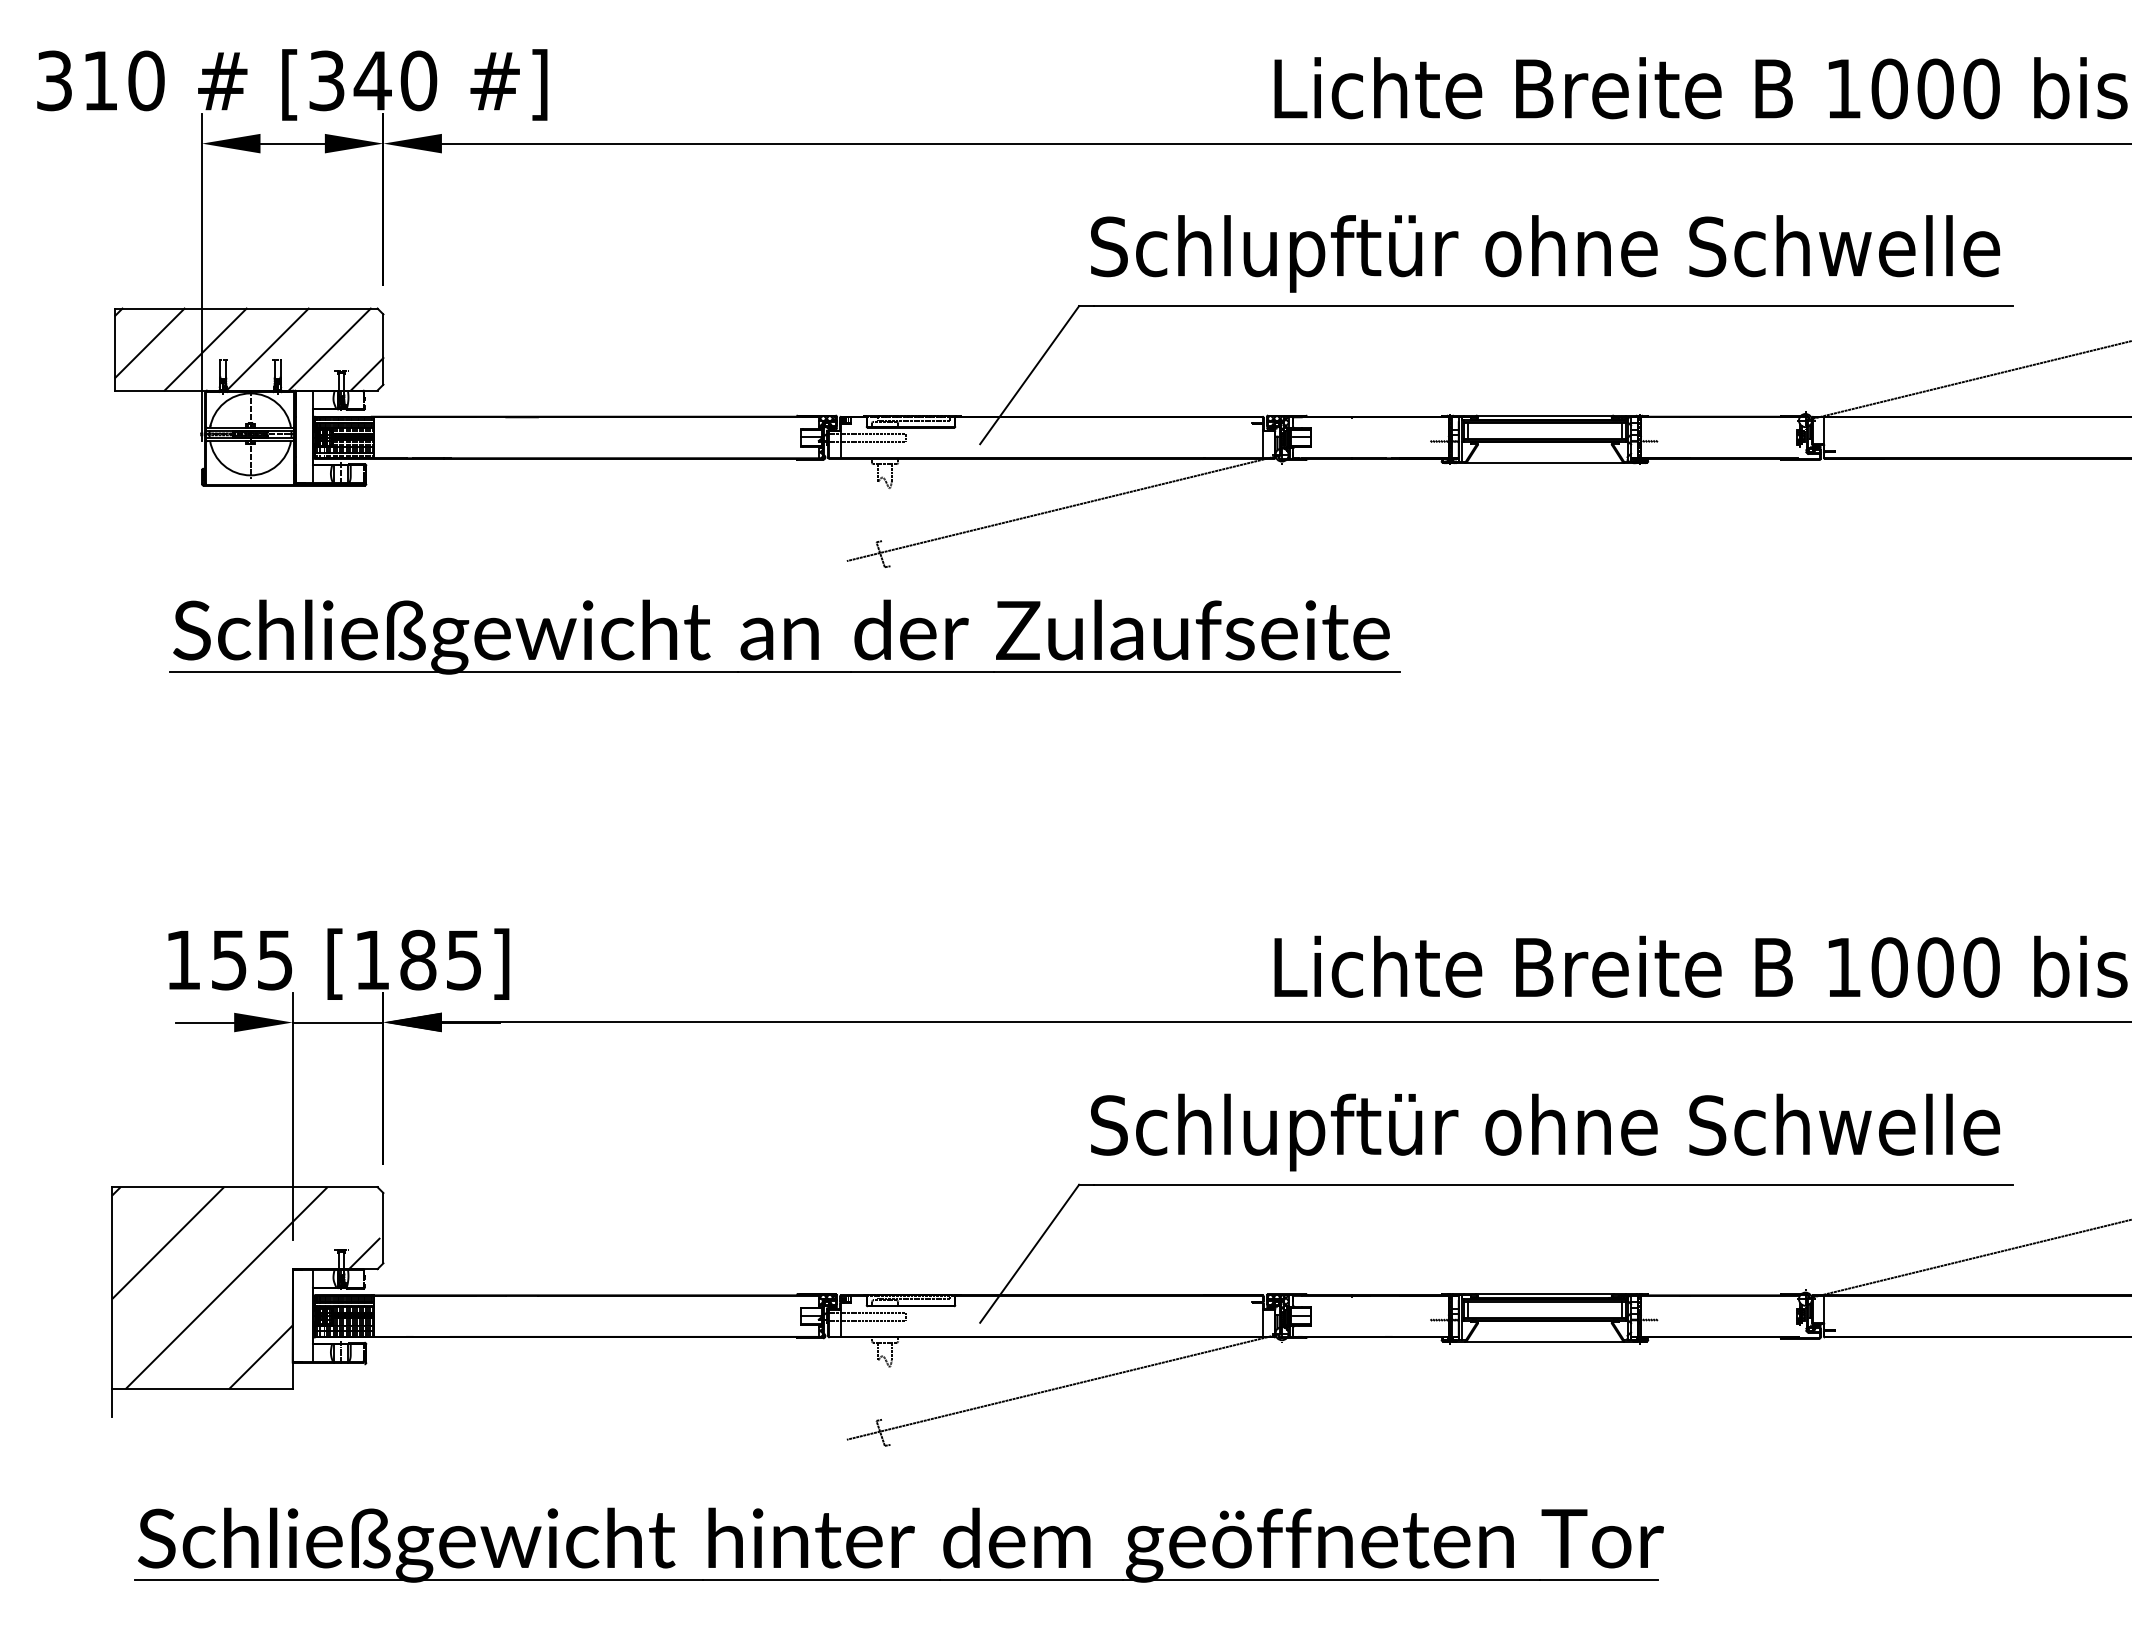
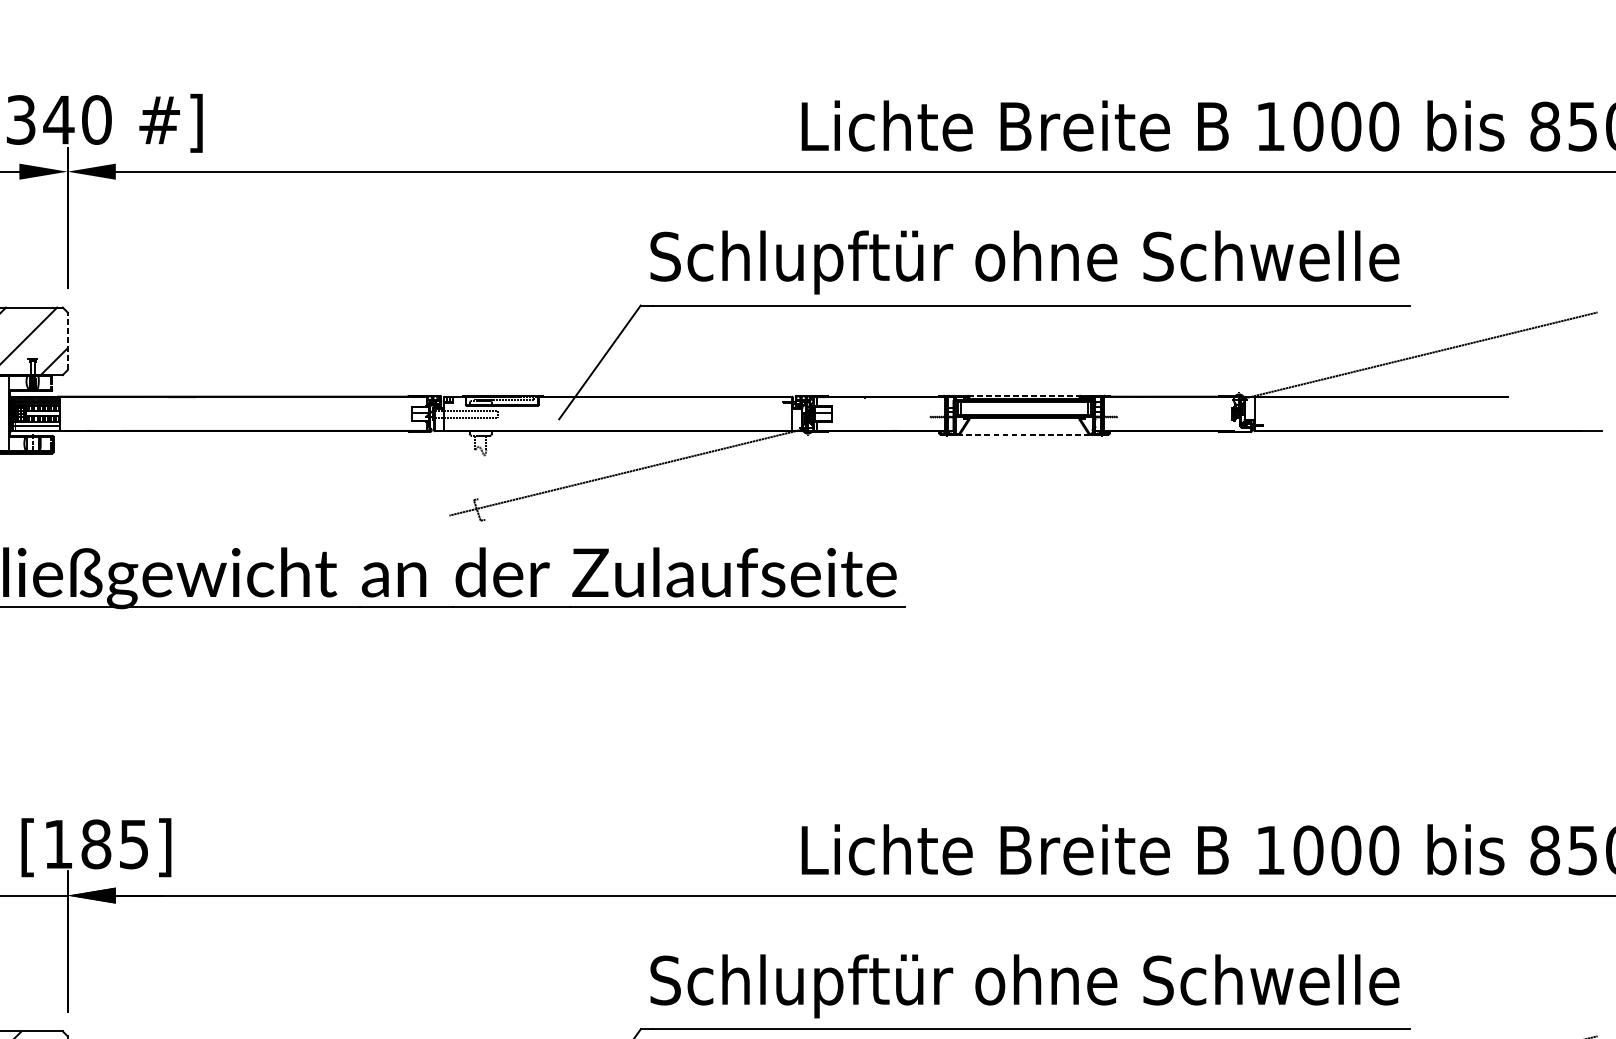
line: (383, 349) -> (67, 341), solid -> dashed
line: (1544, 415) -> (1024, 395), solid -> dashed
hatch: (352, 436) -> (42, 412), removed
hatch: (348, 452) -> (38, 426), removed
line: (1544, 462) -> (1024, 434), solid -> dashed

